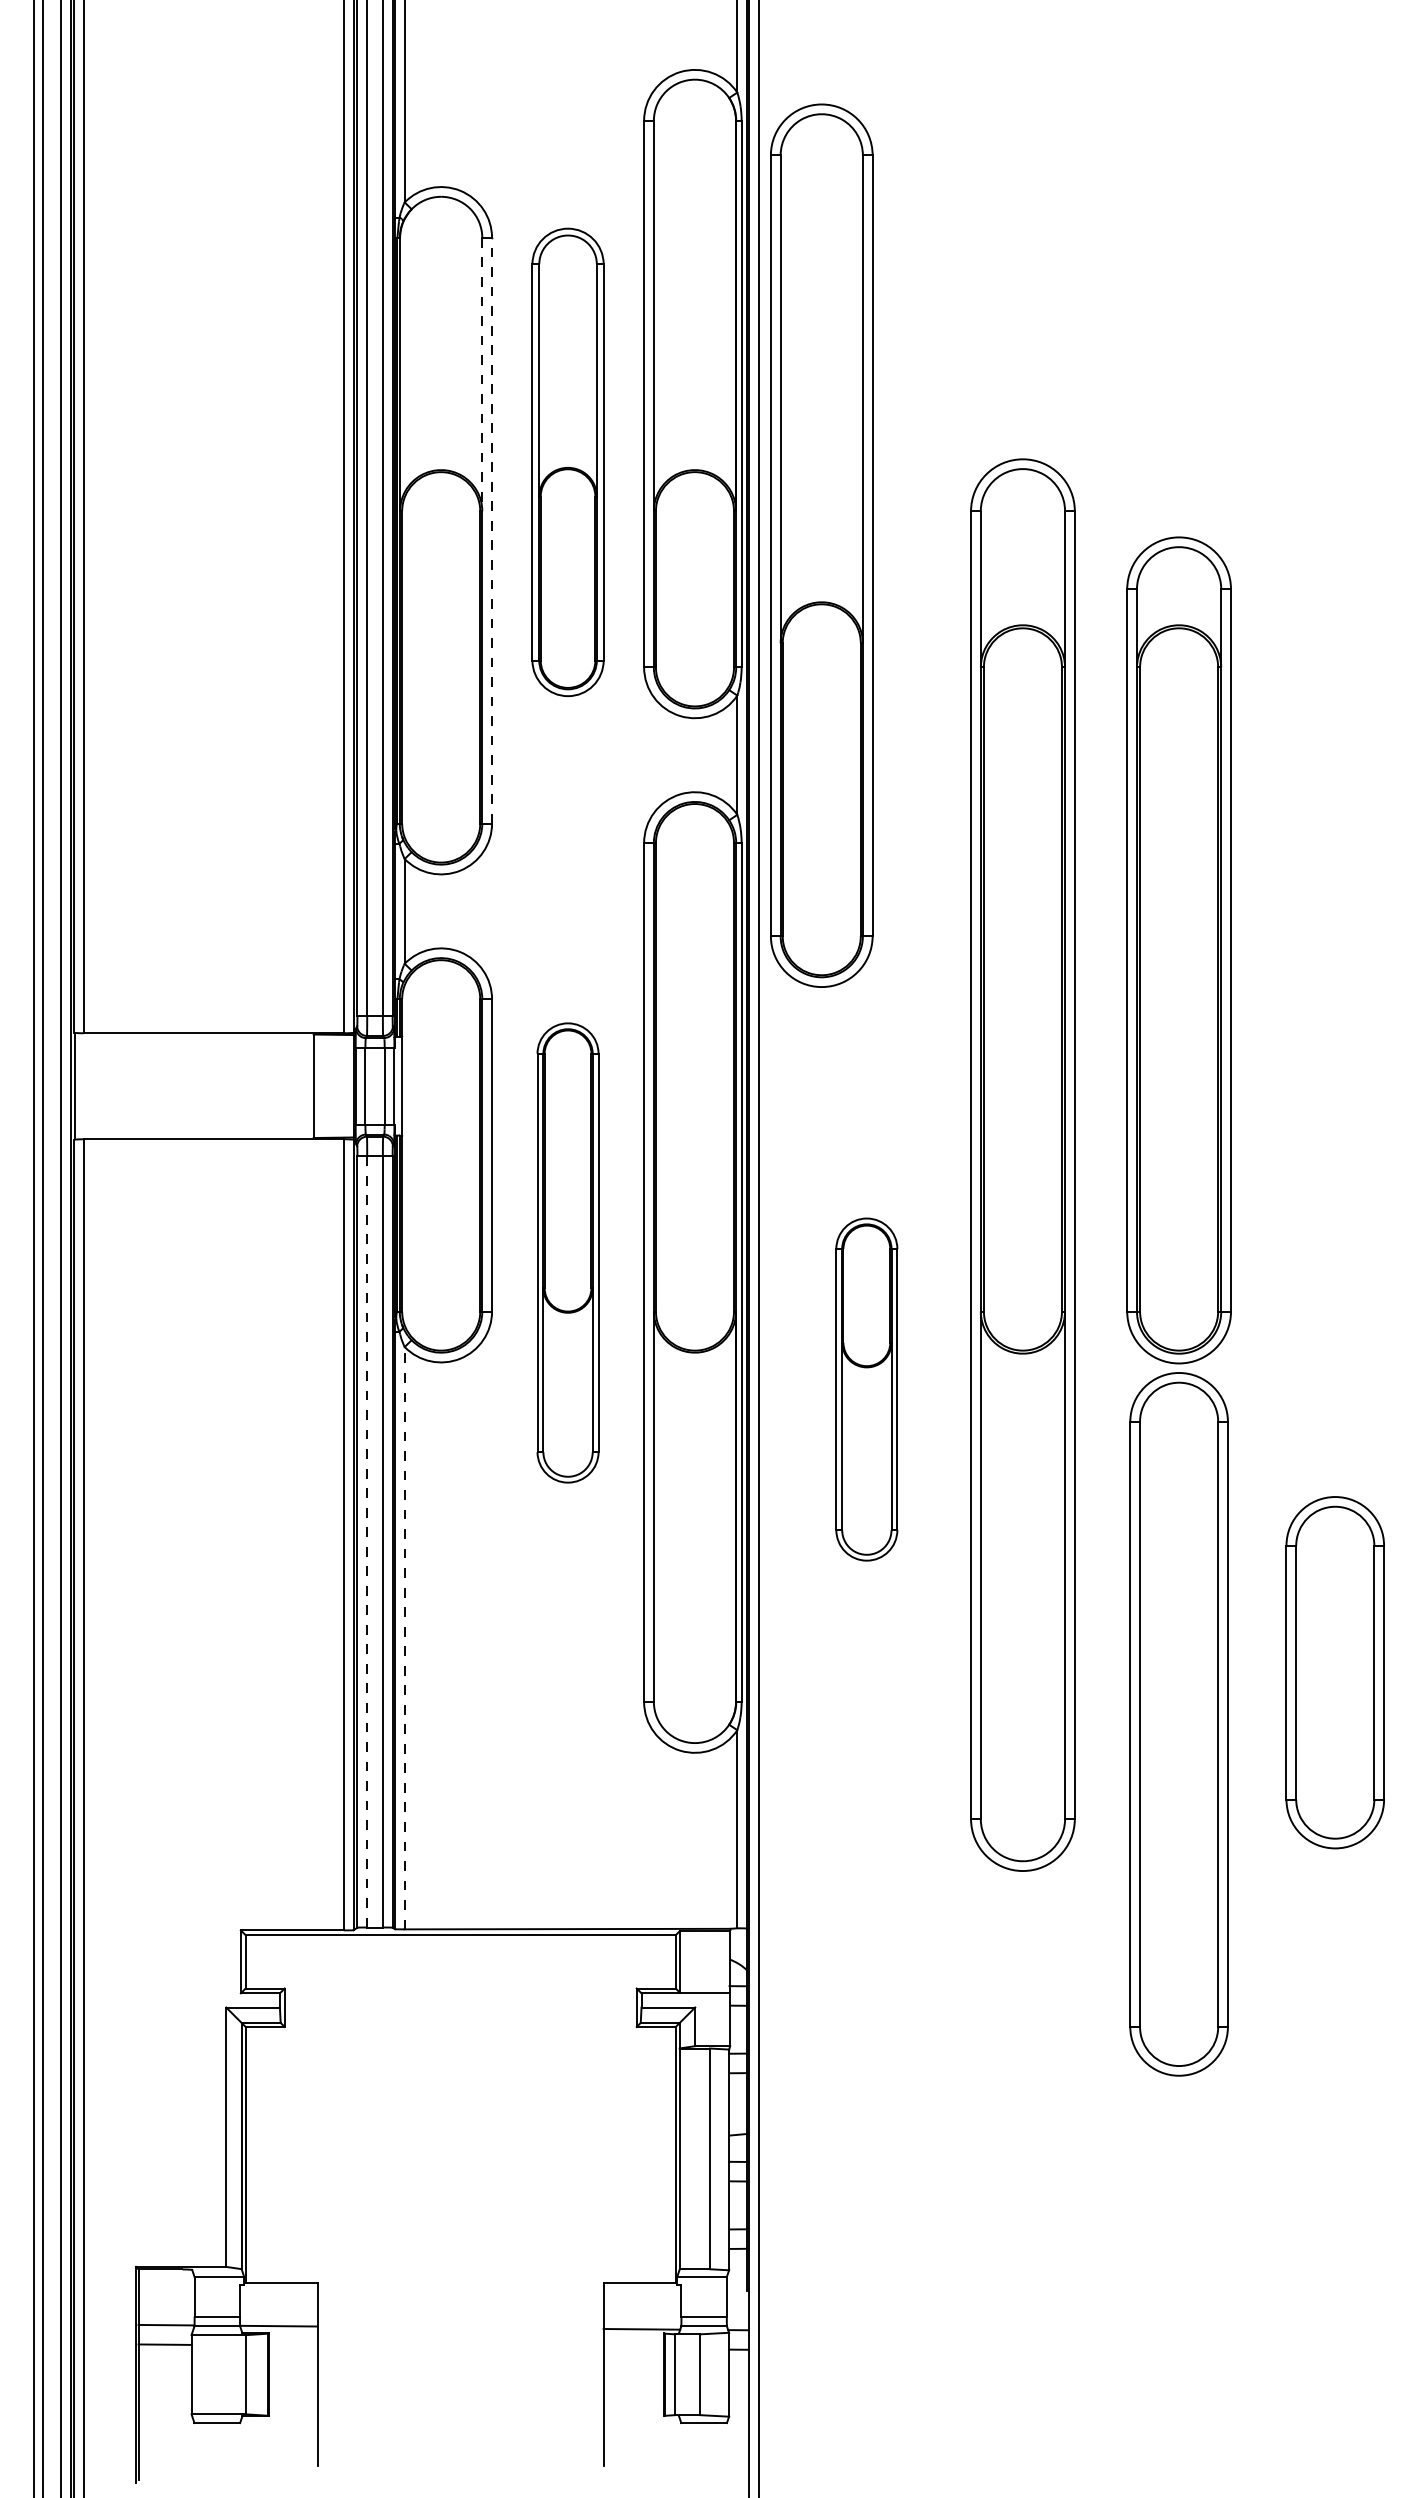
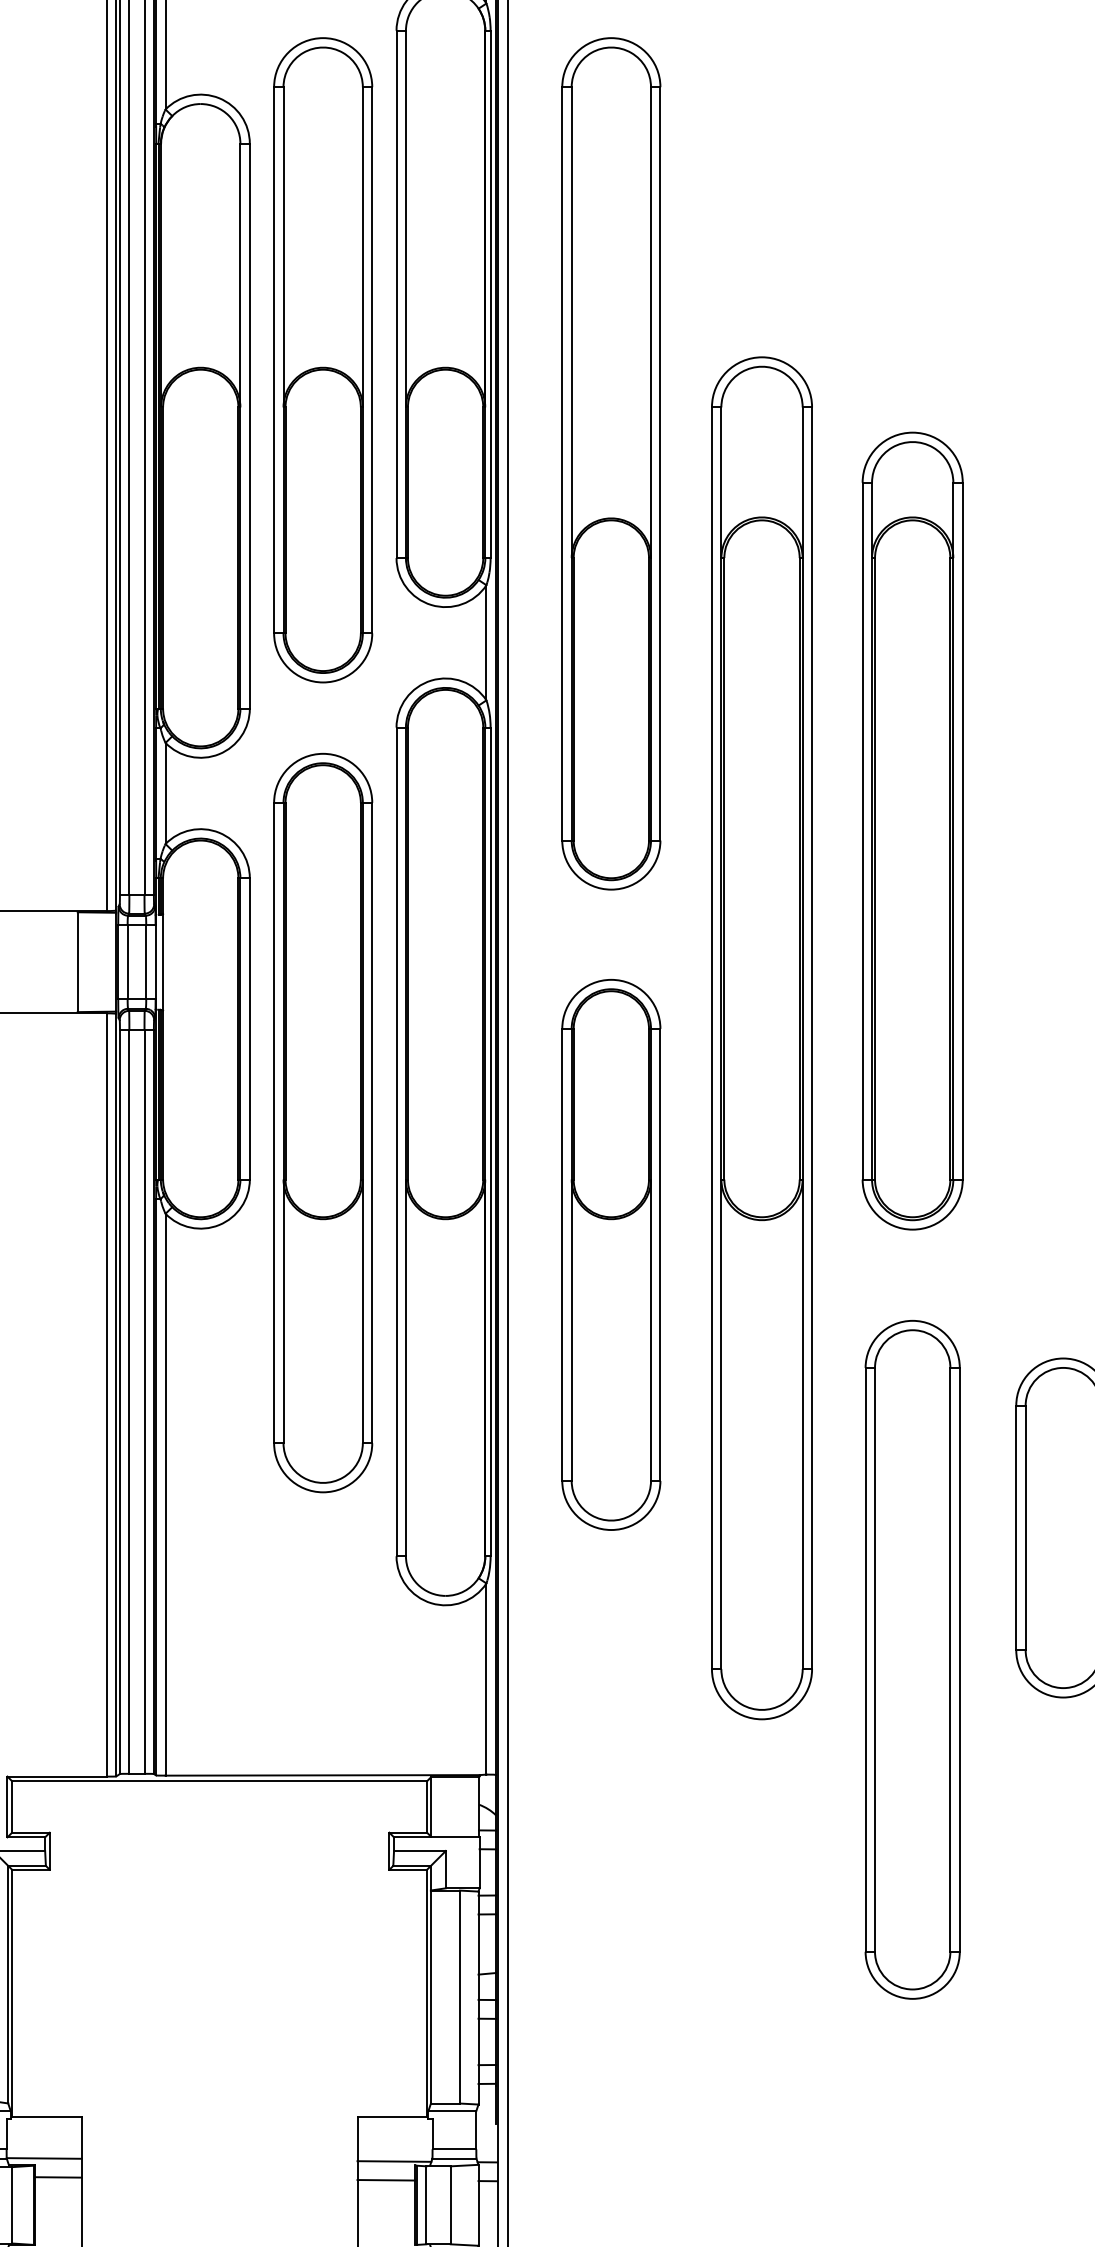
line: (482, 374) -> (240, 275), dashed -> solid
part: (567, 462) -> (322, 360), size x1.43
line: (492, 530) -> (250, 425), dashed -> solid
part: (821, 545) -> (611, 463), moved
part: (567, 1252) -> (322, 1122), size x1.67
part: (866, 1389) -> (611, 1254), size x1.67
line: (367, 1541) -> (129, 1401), dashed -> solid
line: (404, 1637) -> (165, 1494), dashed -> solid
part: (1178, 1724) -> (912, 1659), moved
line: (293, 2345) -> (58, 2177), added
line: (633, 2348) -> (386, 2180), added

